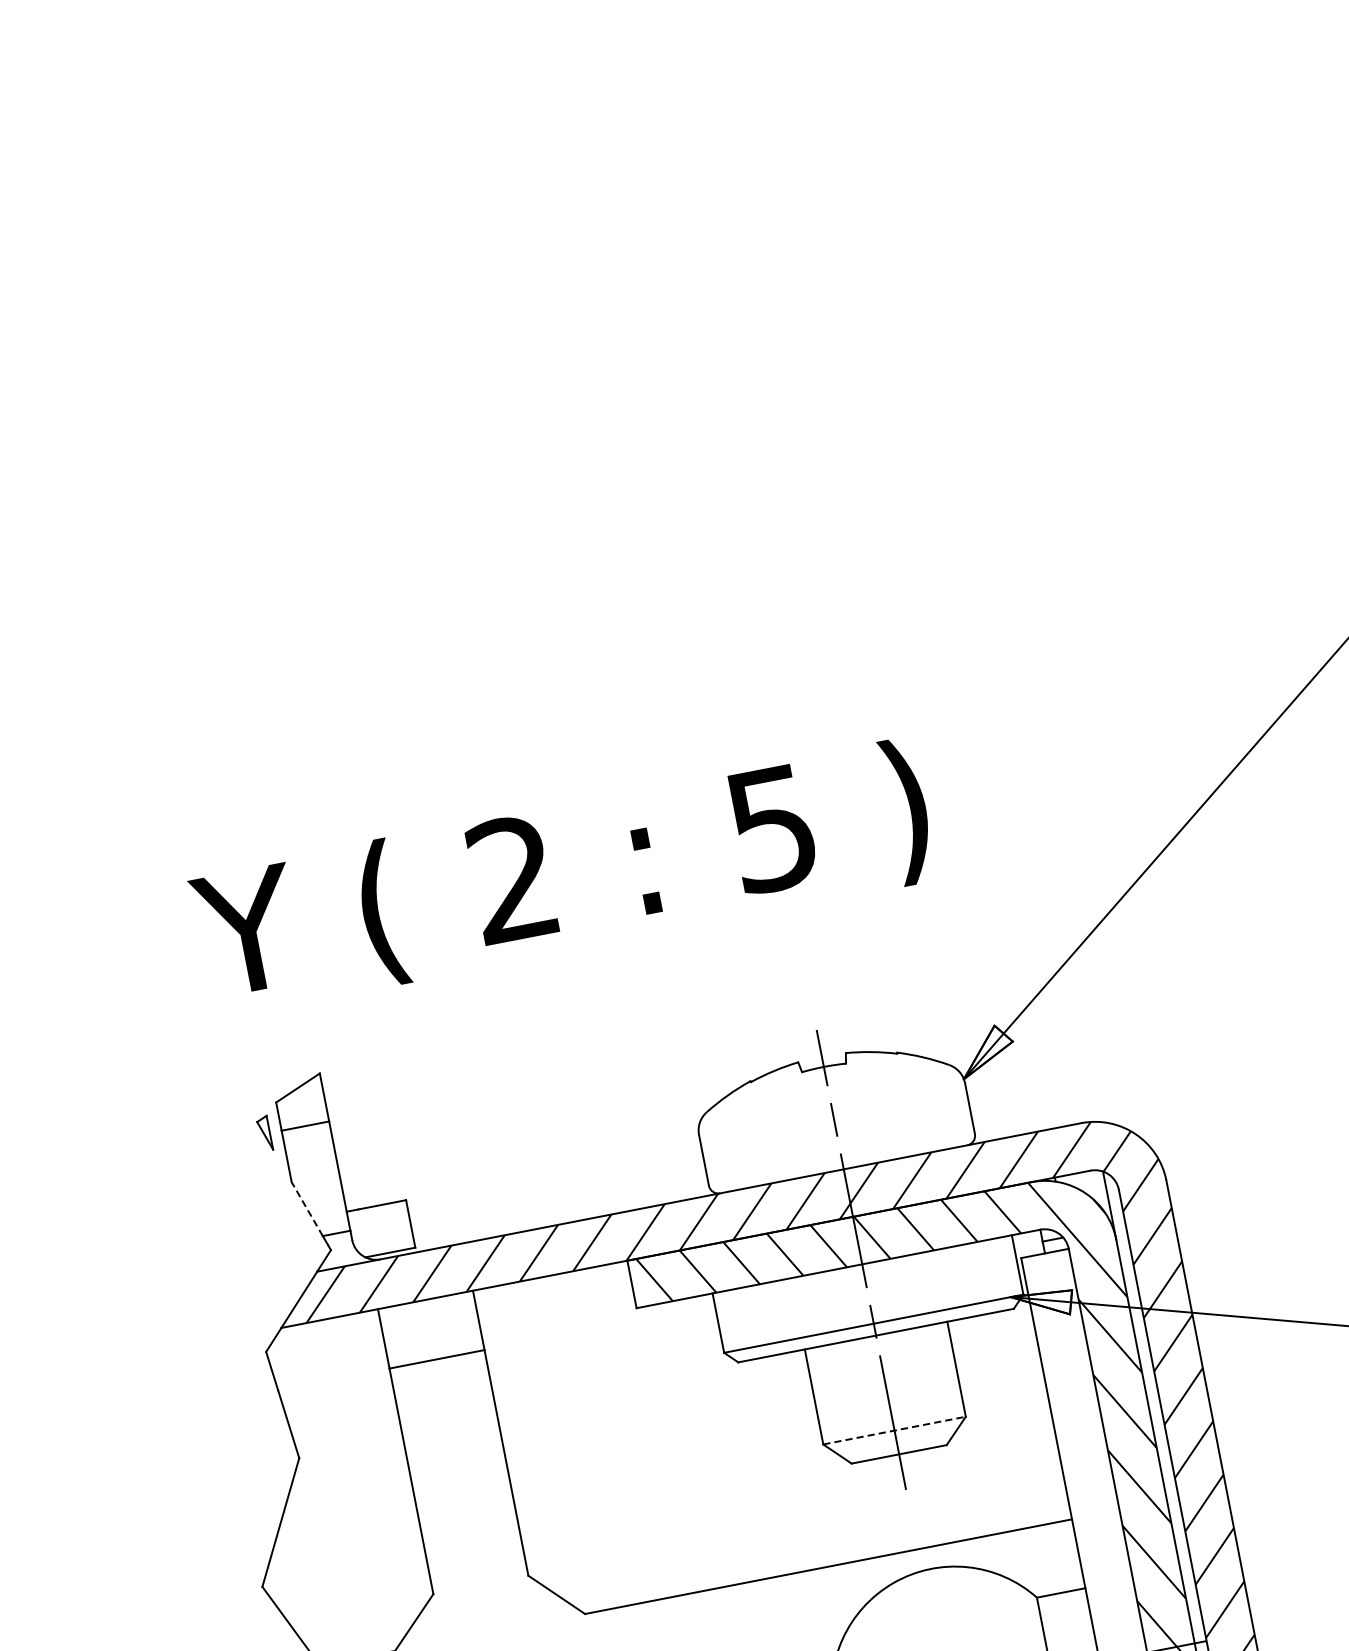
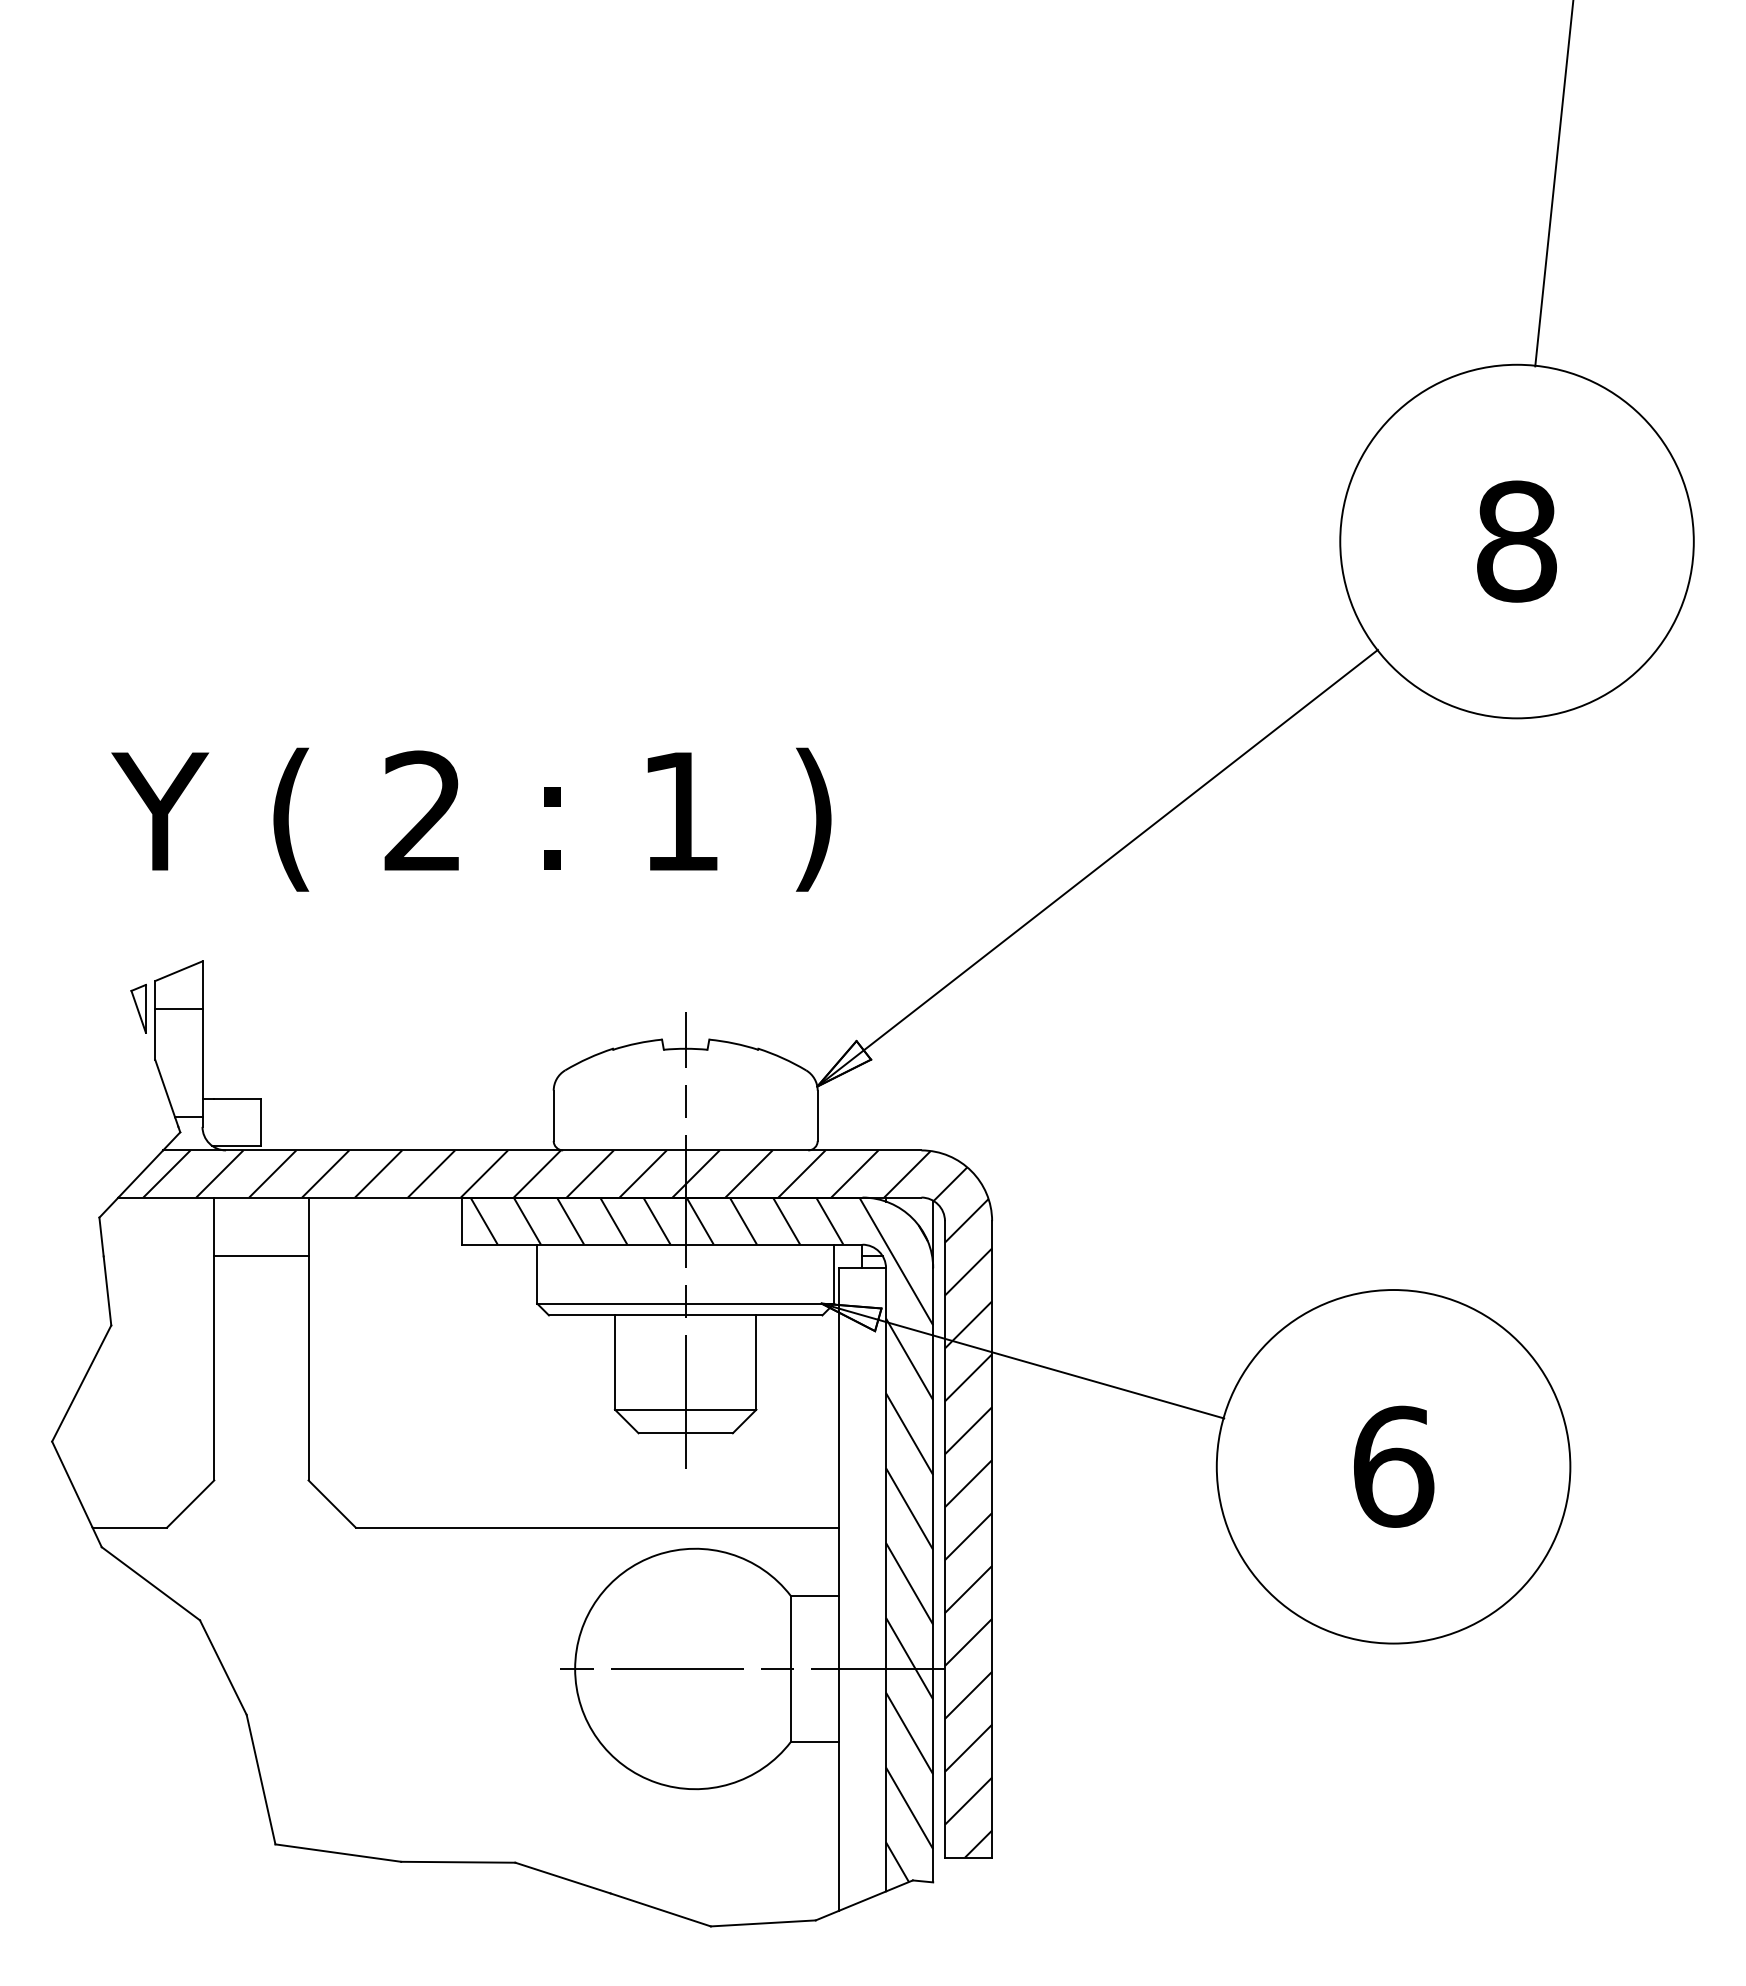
text: (772, 829) -> (680, 812), 5 -> 1
part: (264, 1133) -> (138, 1008), size x1.43
line: (307, 1208) -> (165, 1088), dashed -> solid
line: (894, 1430) -> (685, 1409), dashed -> solid

